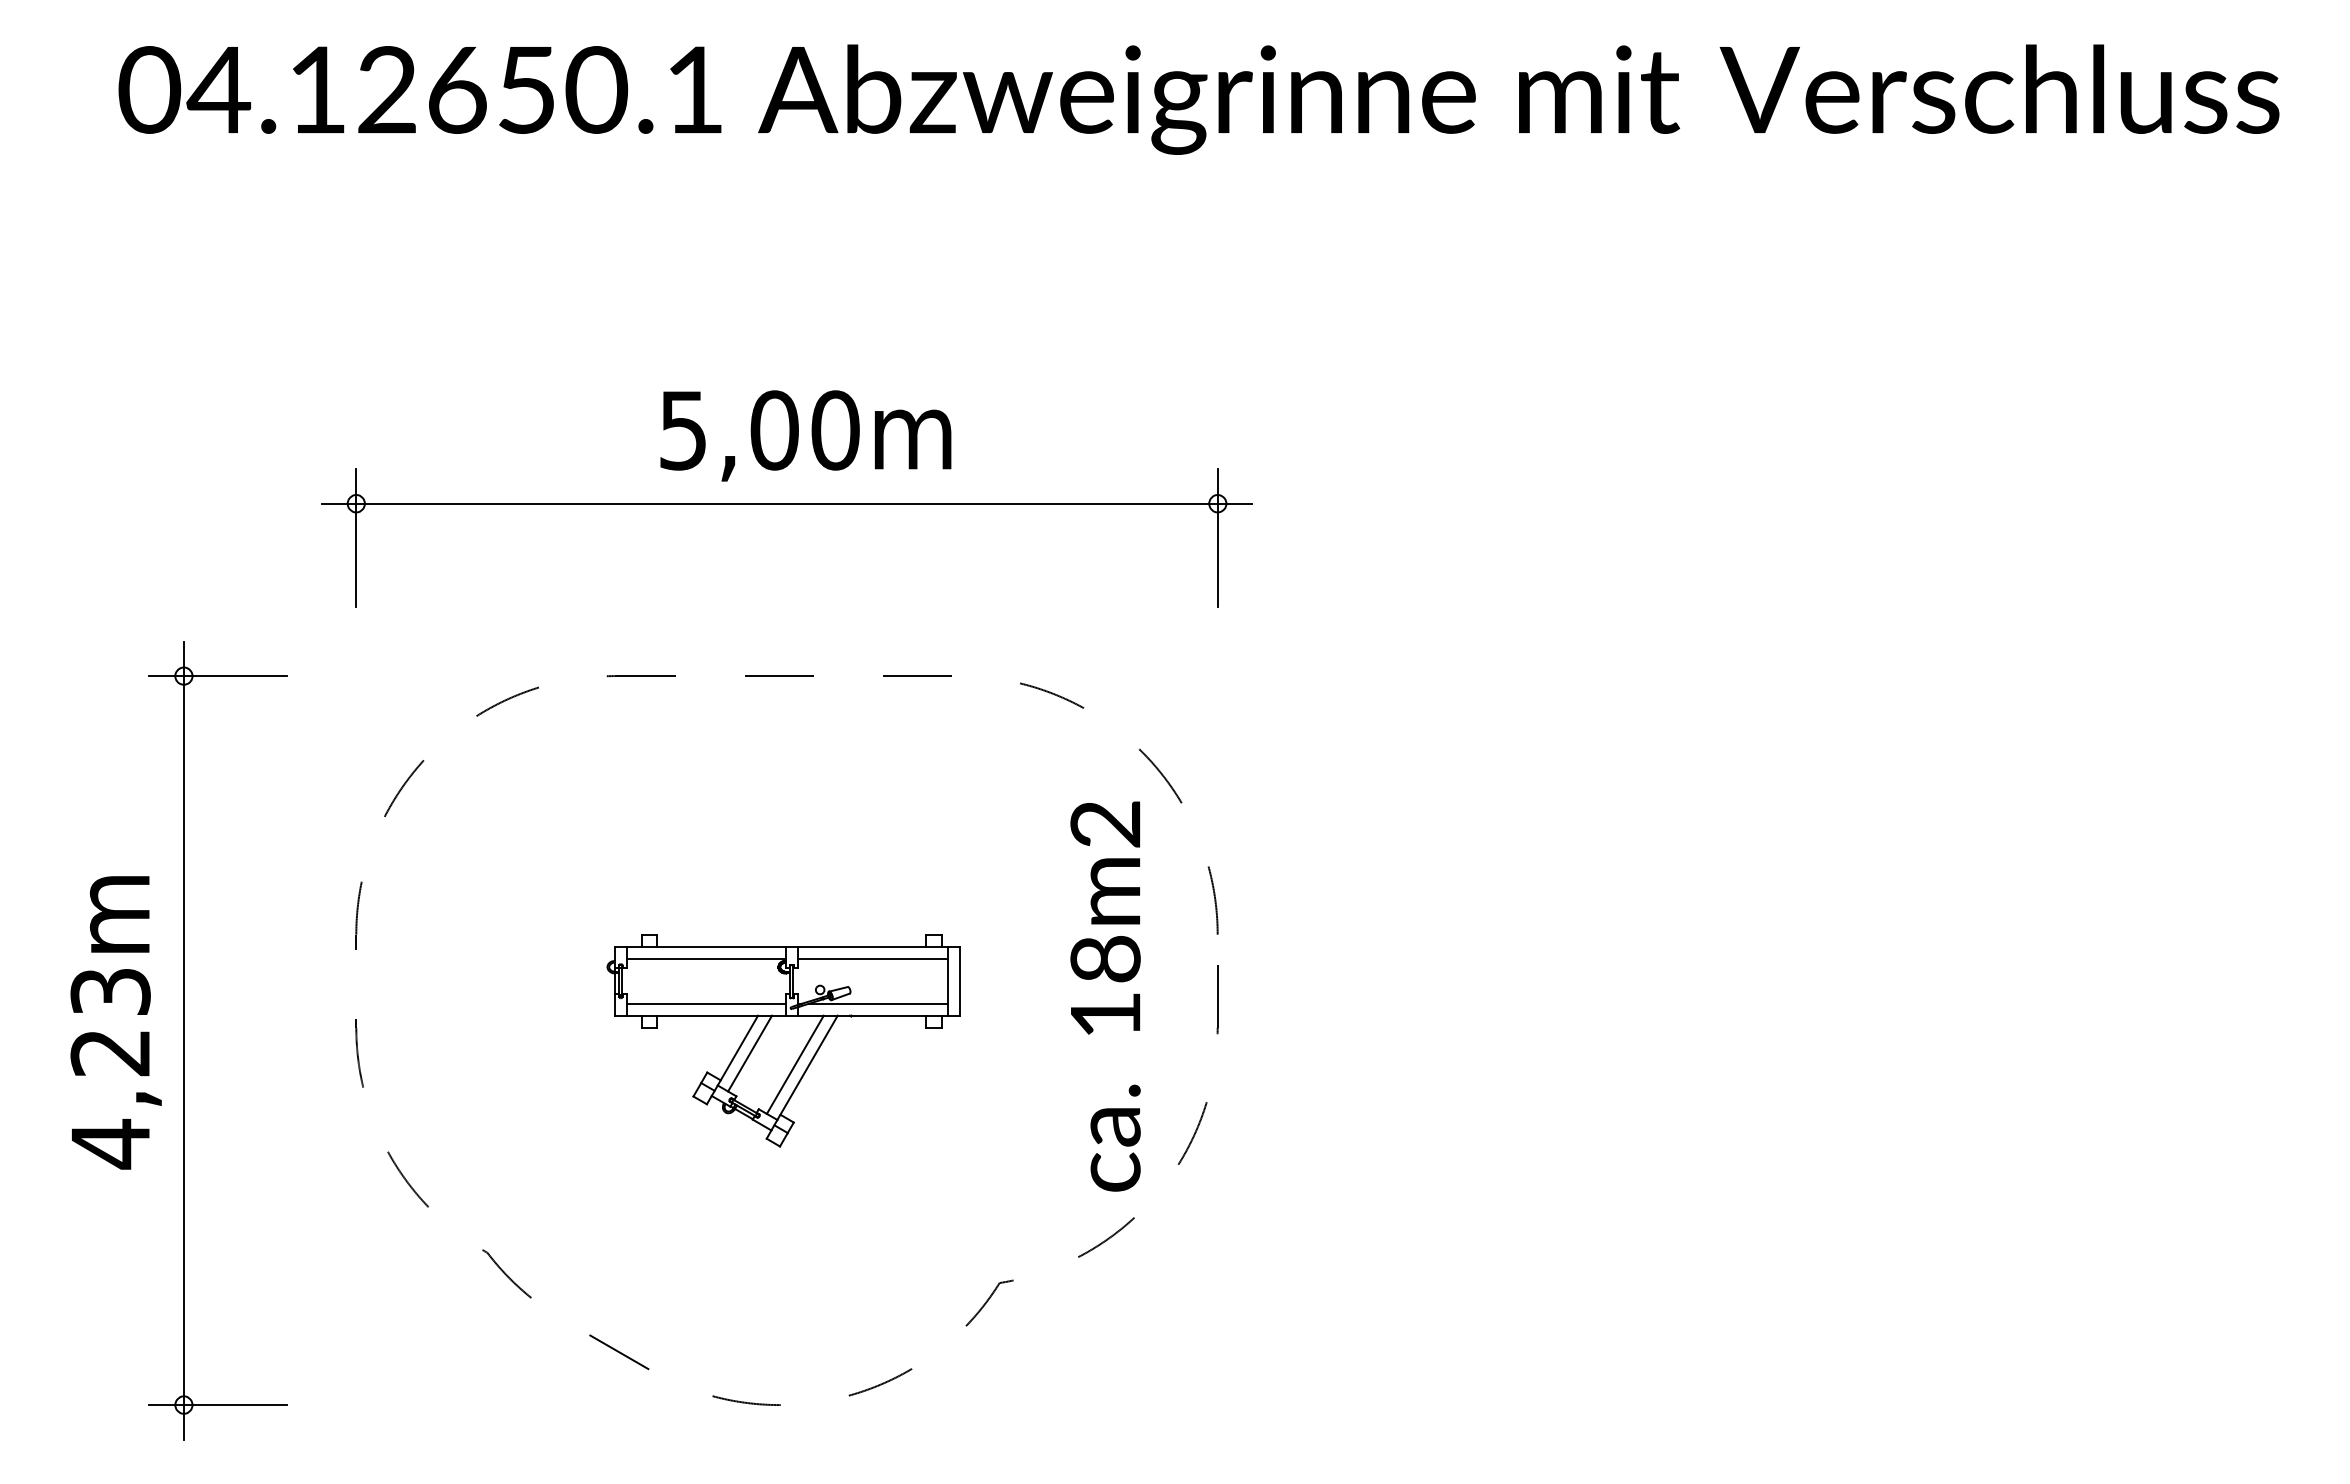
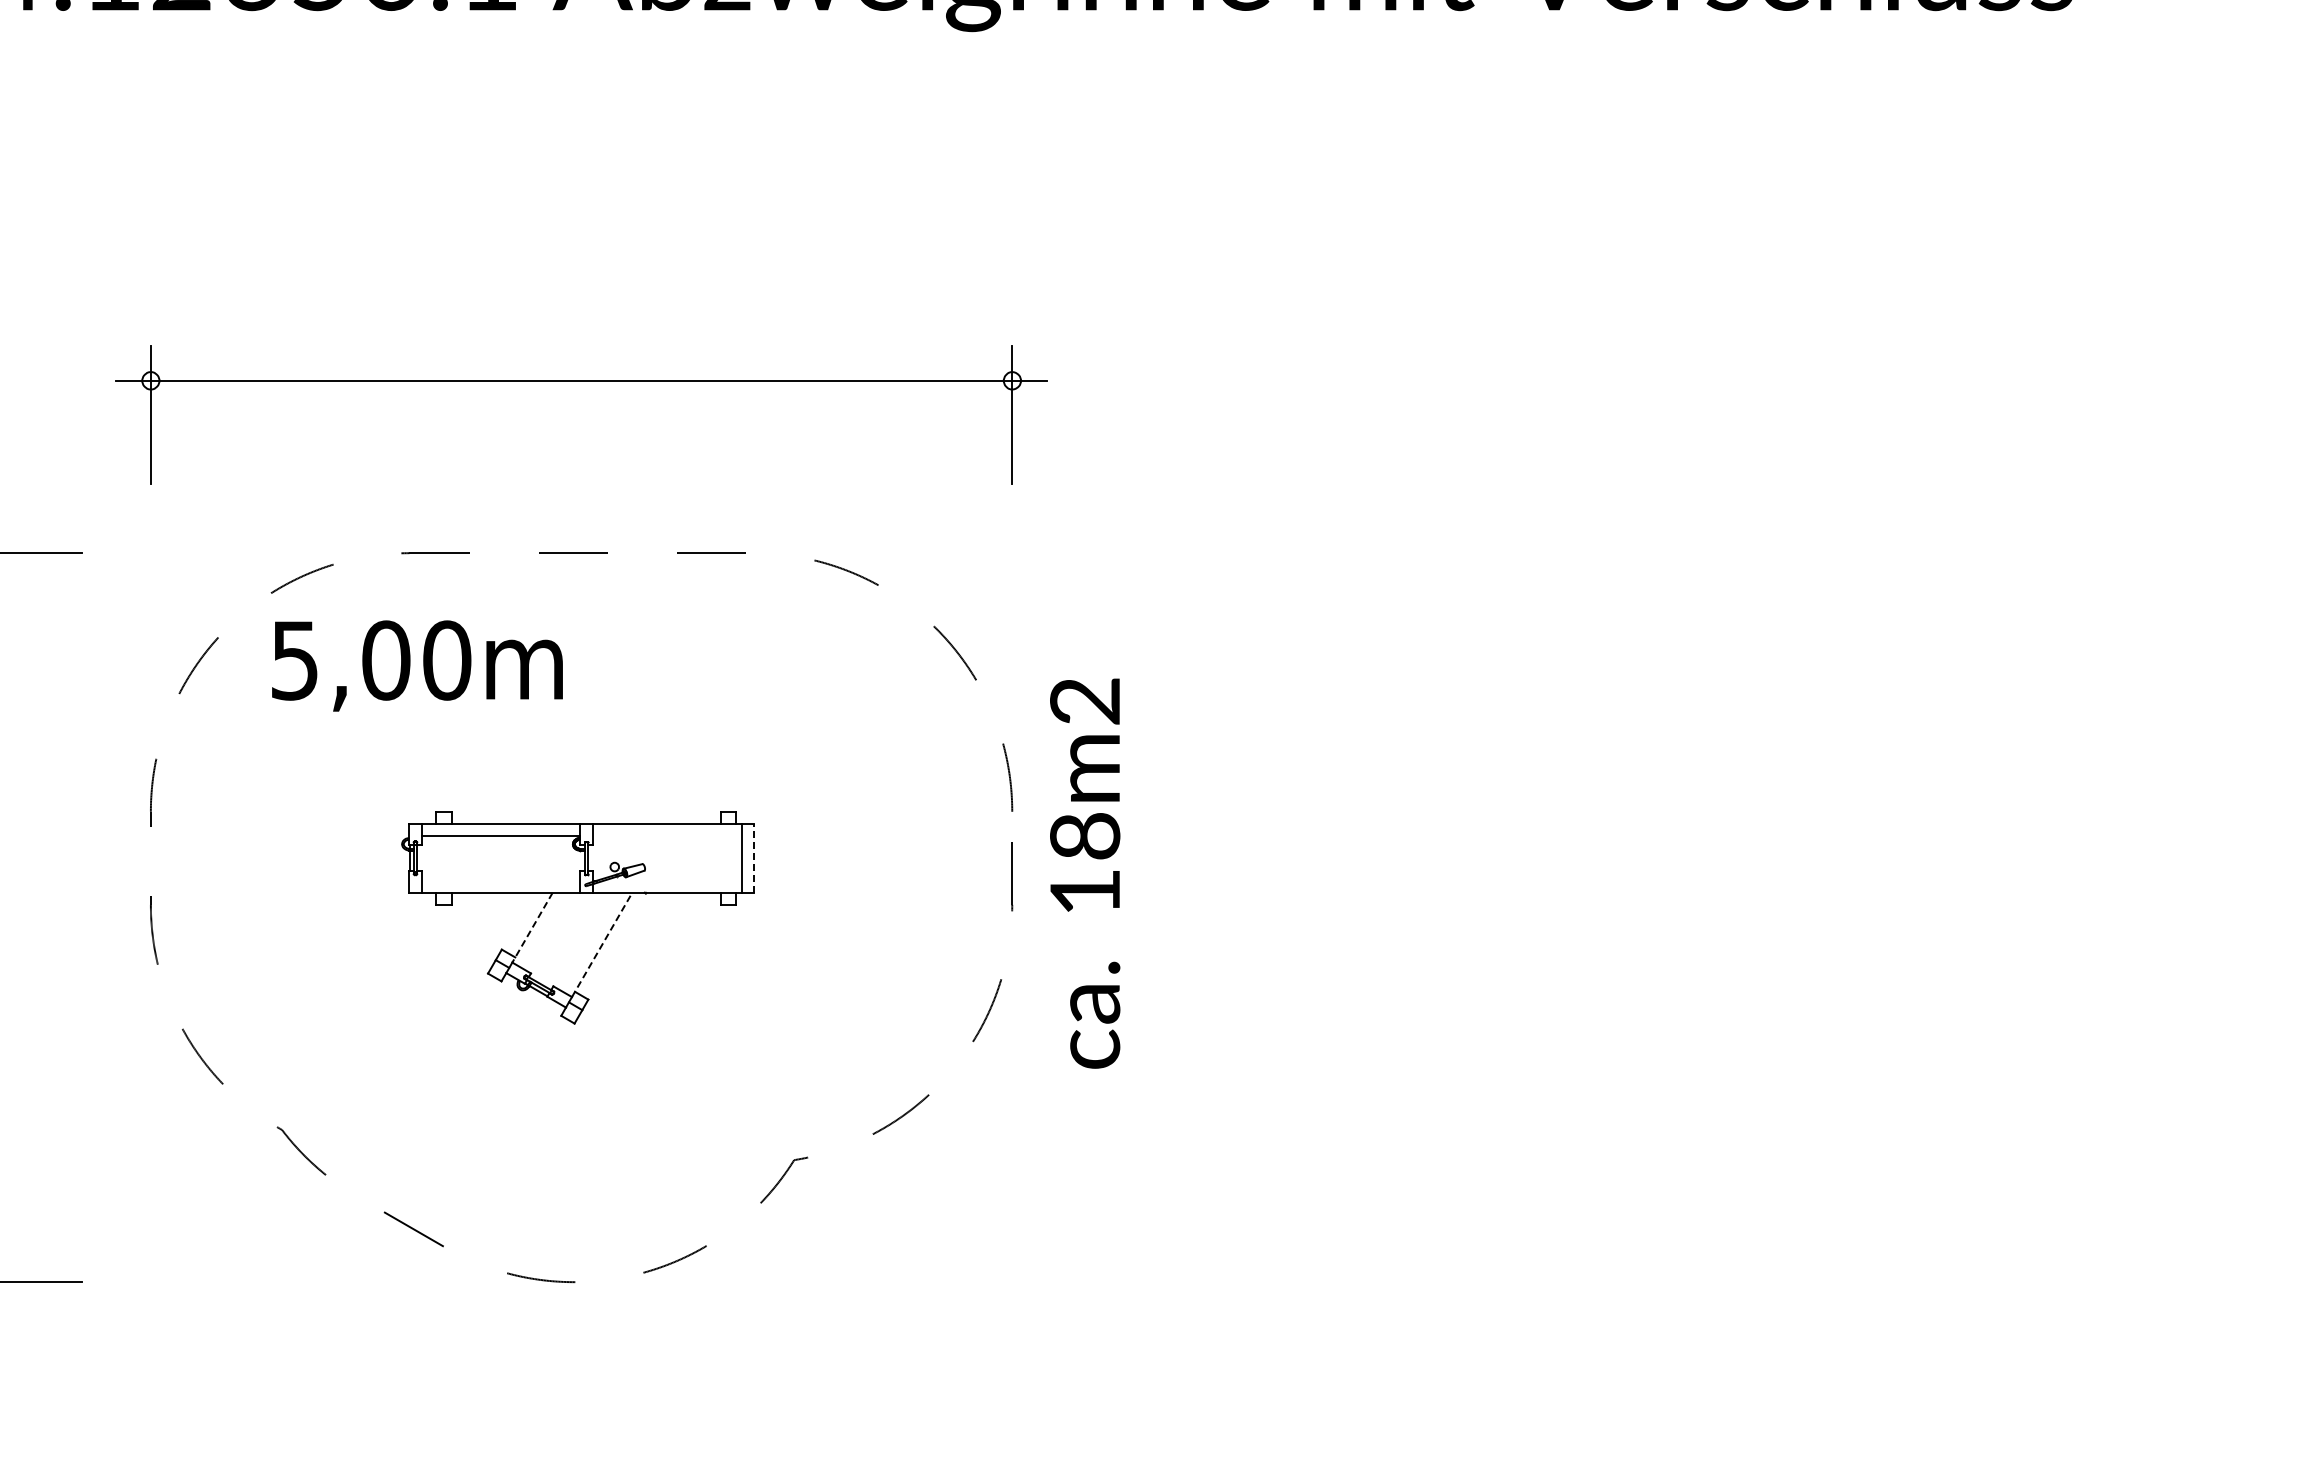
text: (805, 435) -> (417, 665), moved
line: (872, 958) -> (667, 835), removed
line: (959, 980) -> (754, 857), solid -> dashed
text: (1105, 996) -> (1085, 873), moved
line: (705, 1003) -> (500, 880), removed
line: (878, 1003) -> (673, 880), removed
line: (737, 1051) -> (532, 928), solid -> dashed
line: (750, 1053) -> (545, 930), removed
line: (794, 1064) -> (589, 941), removed
line: (807, 1067) -> (602, 944), solid -> dashed

